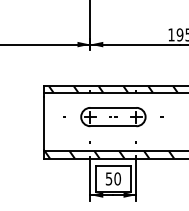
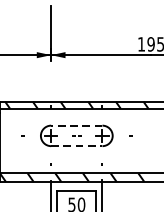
line: (112, 107) -> (75, 125), solid -> dashed
line: (113, 126) -> (76, 146), solid -> dashed

